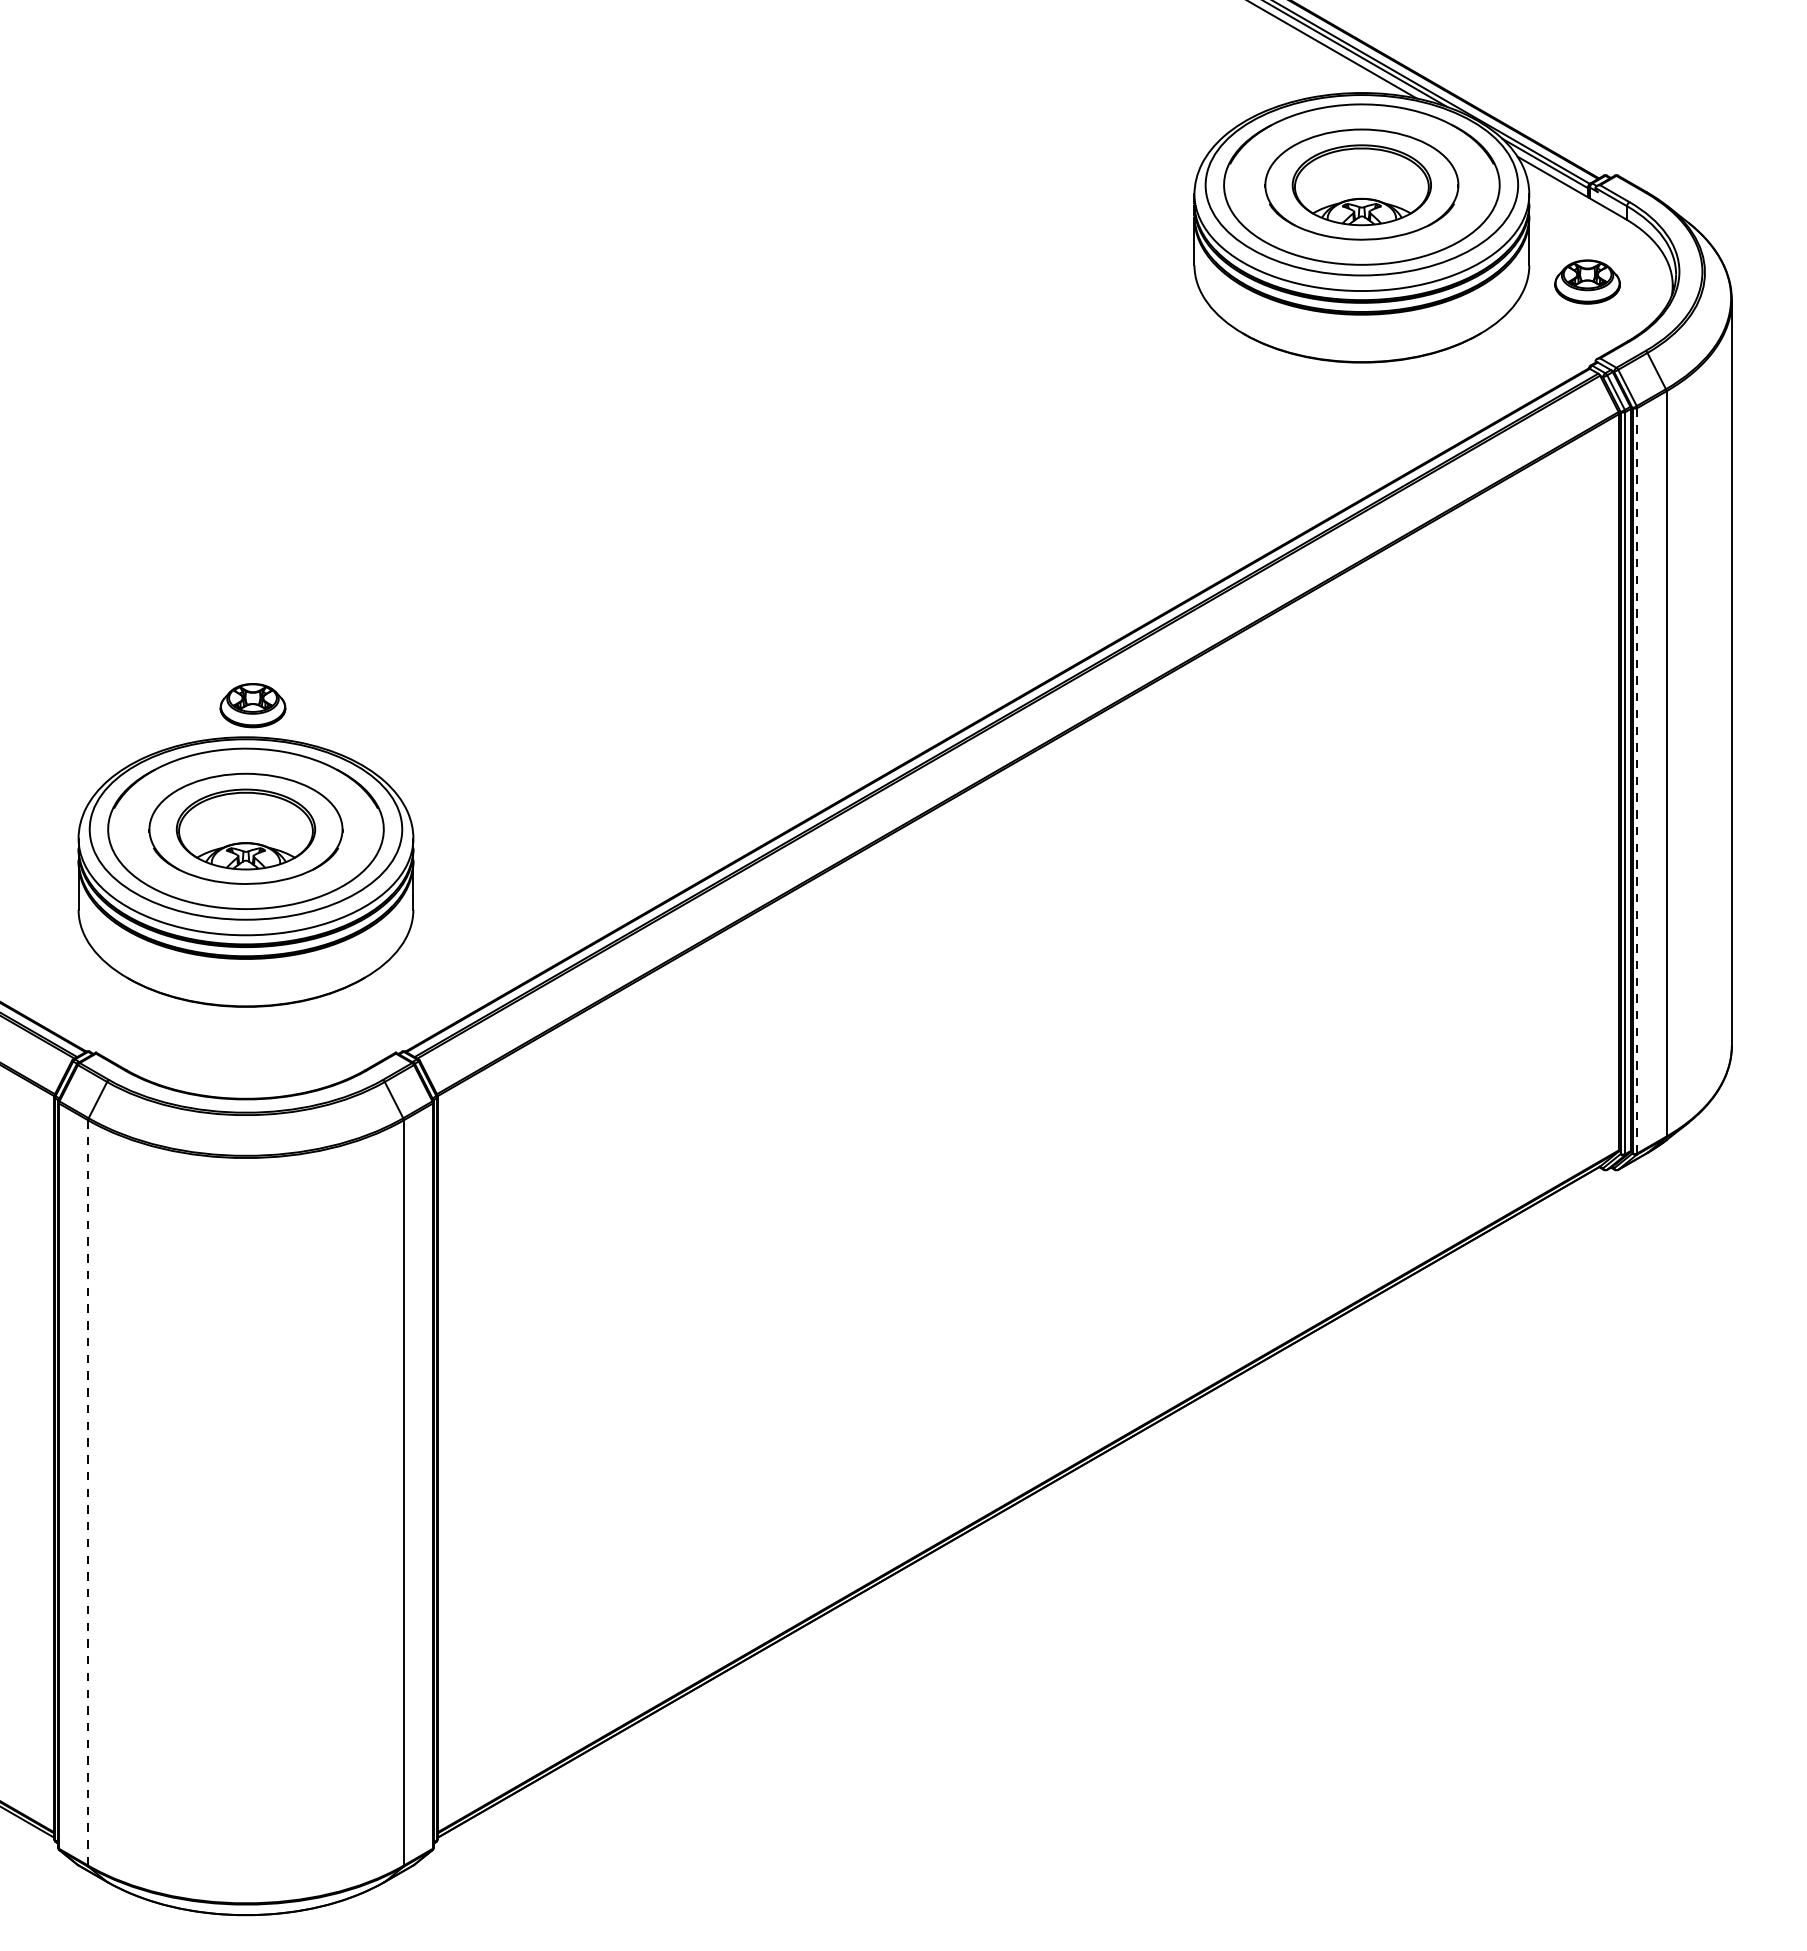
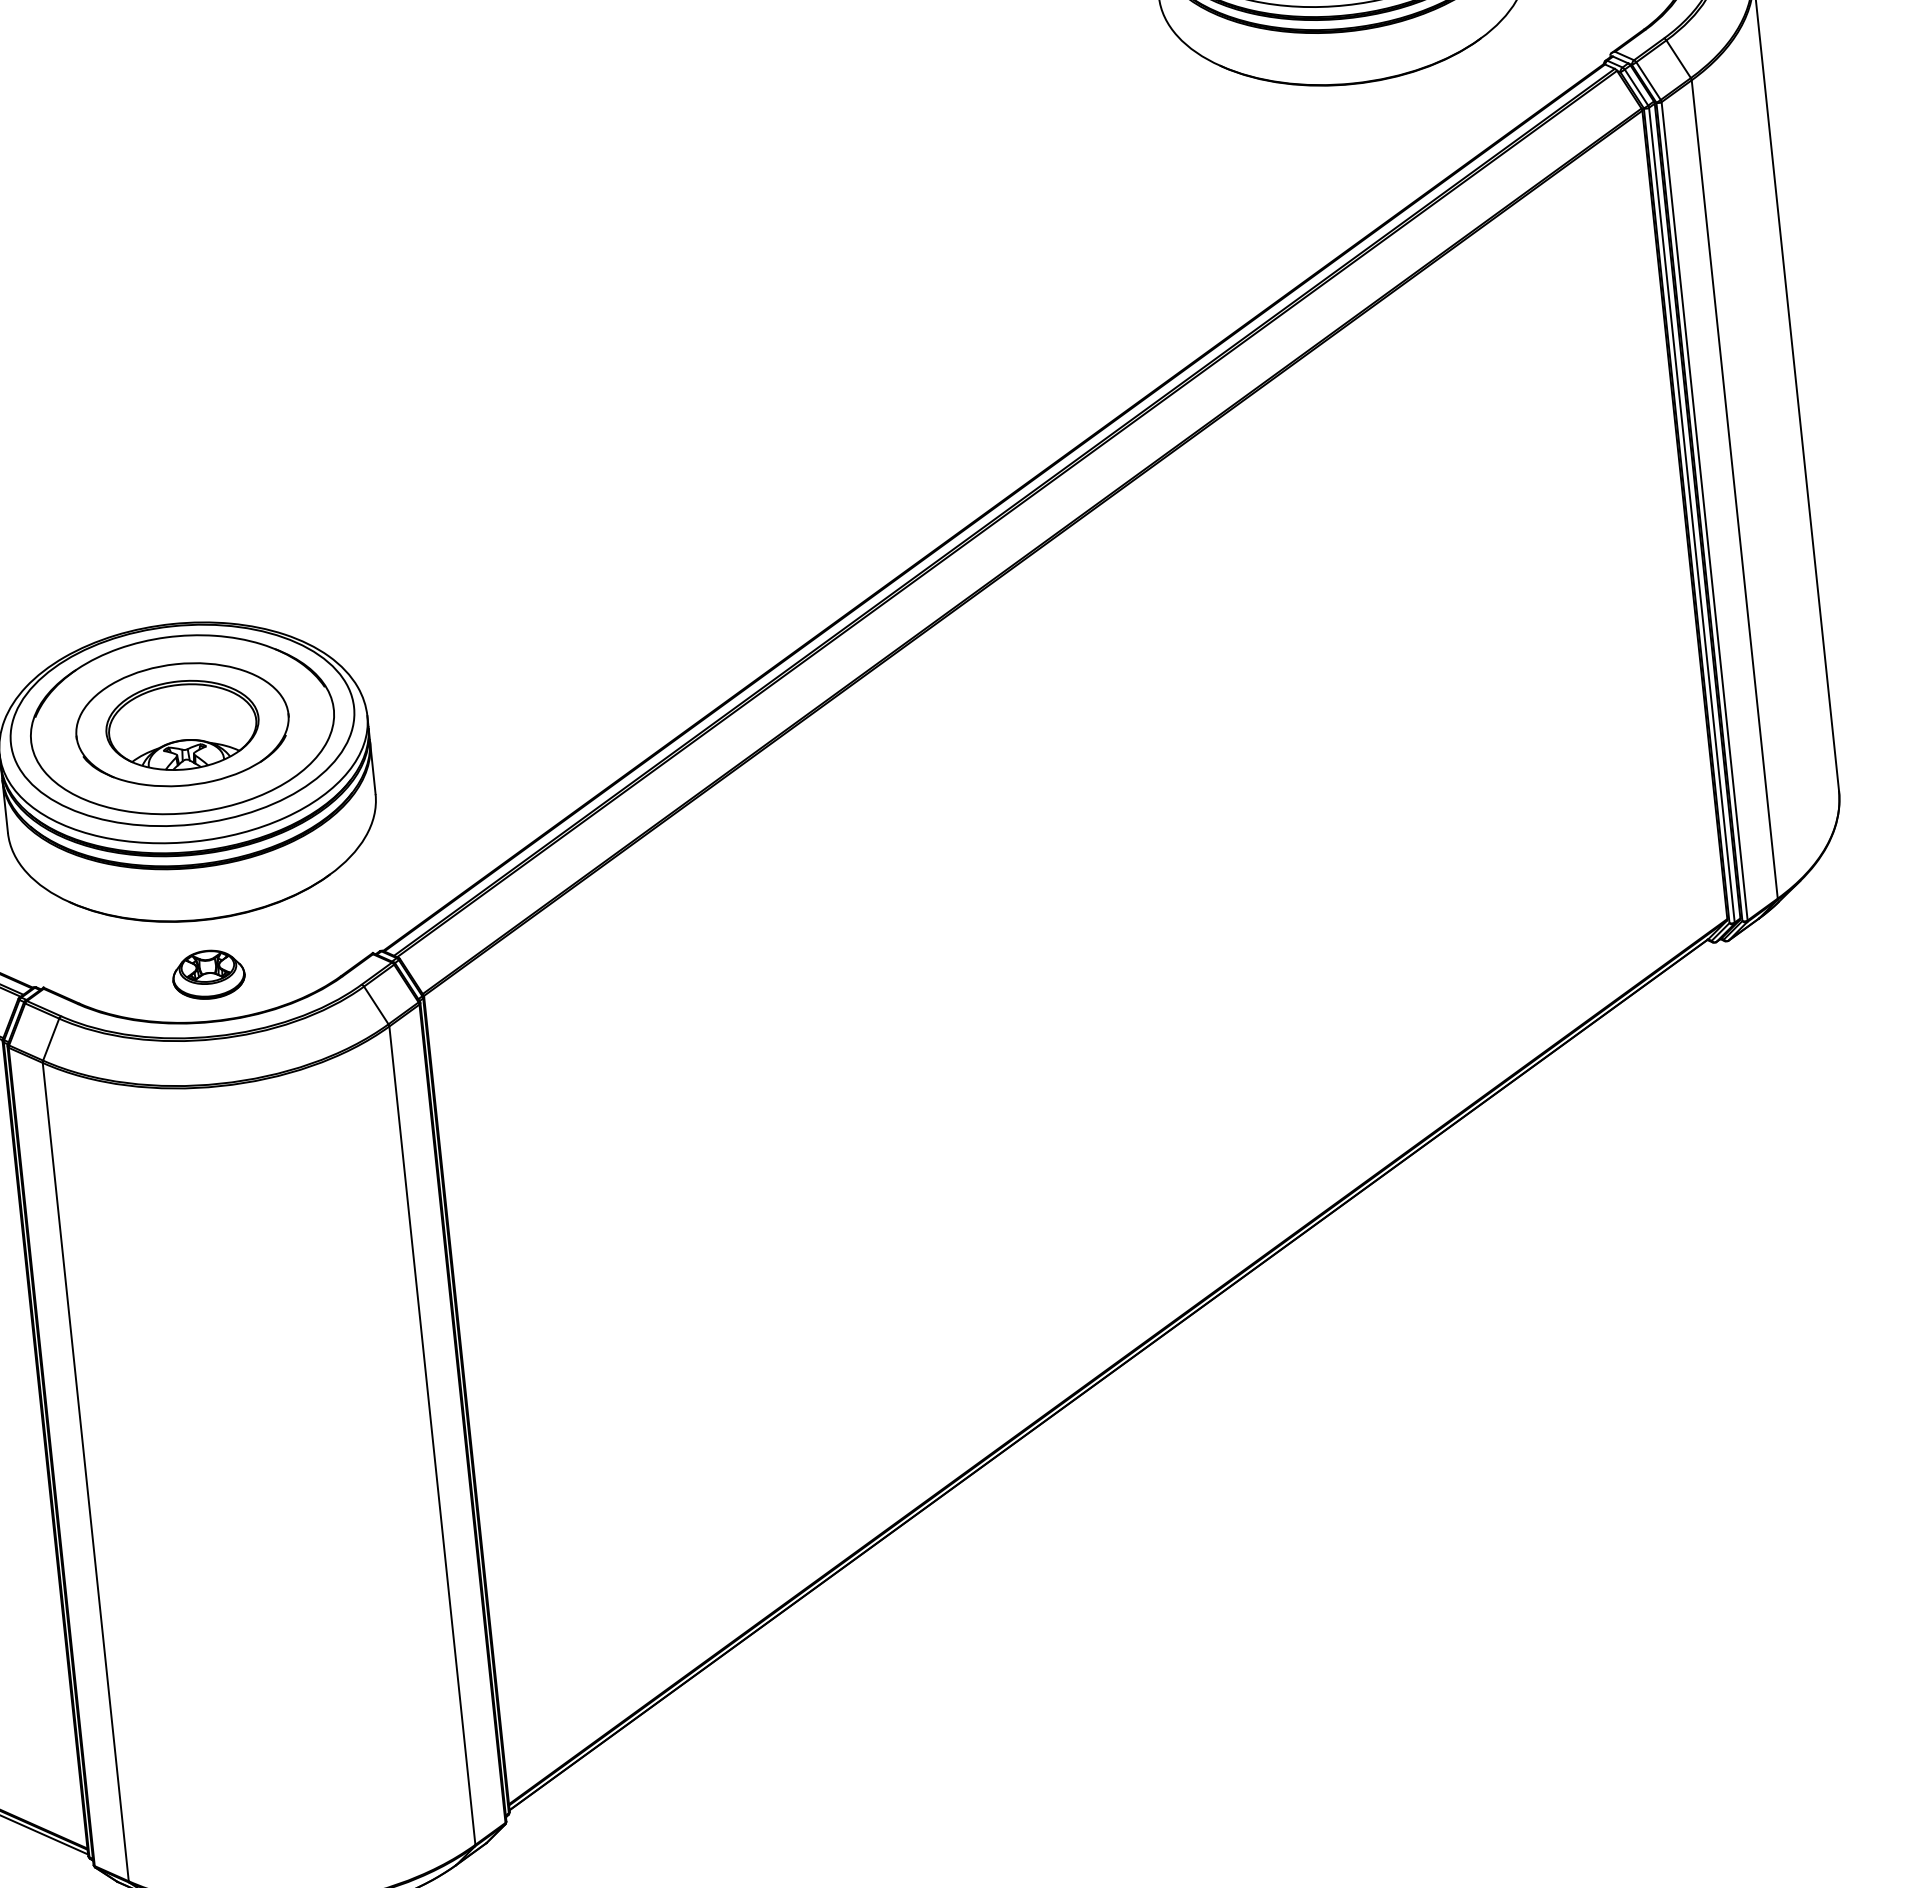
part: (252, 705) -> (208, 974), moved
line: (1637, 780) -> (1704, 510), dashed -> solid
line: (88, 1492) -> (86, 1471), dashed -> solid

